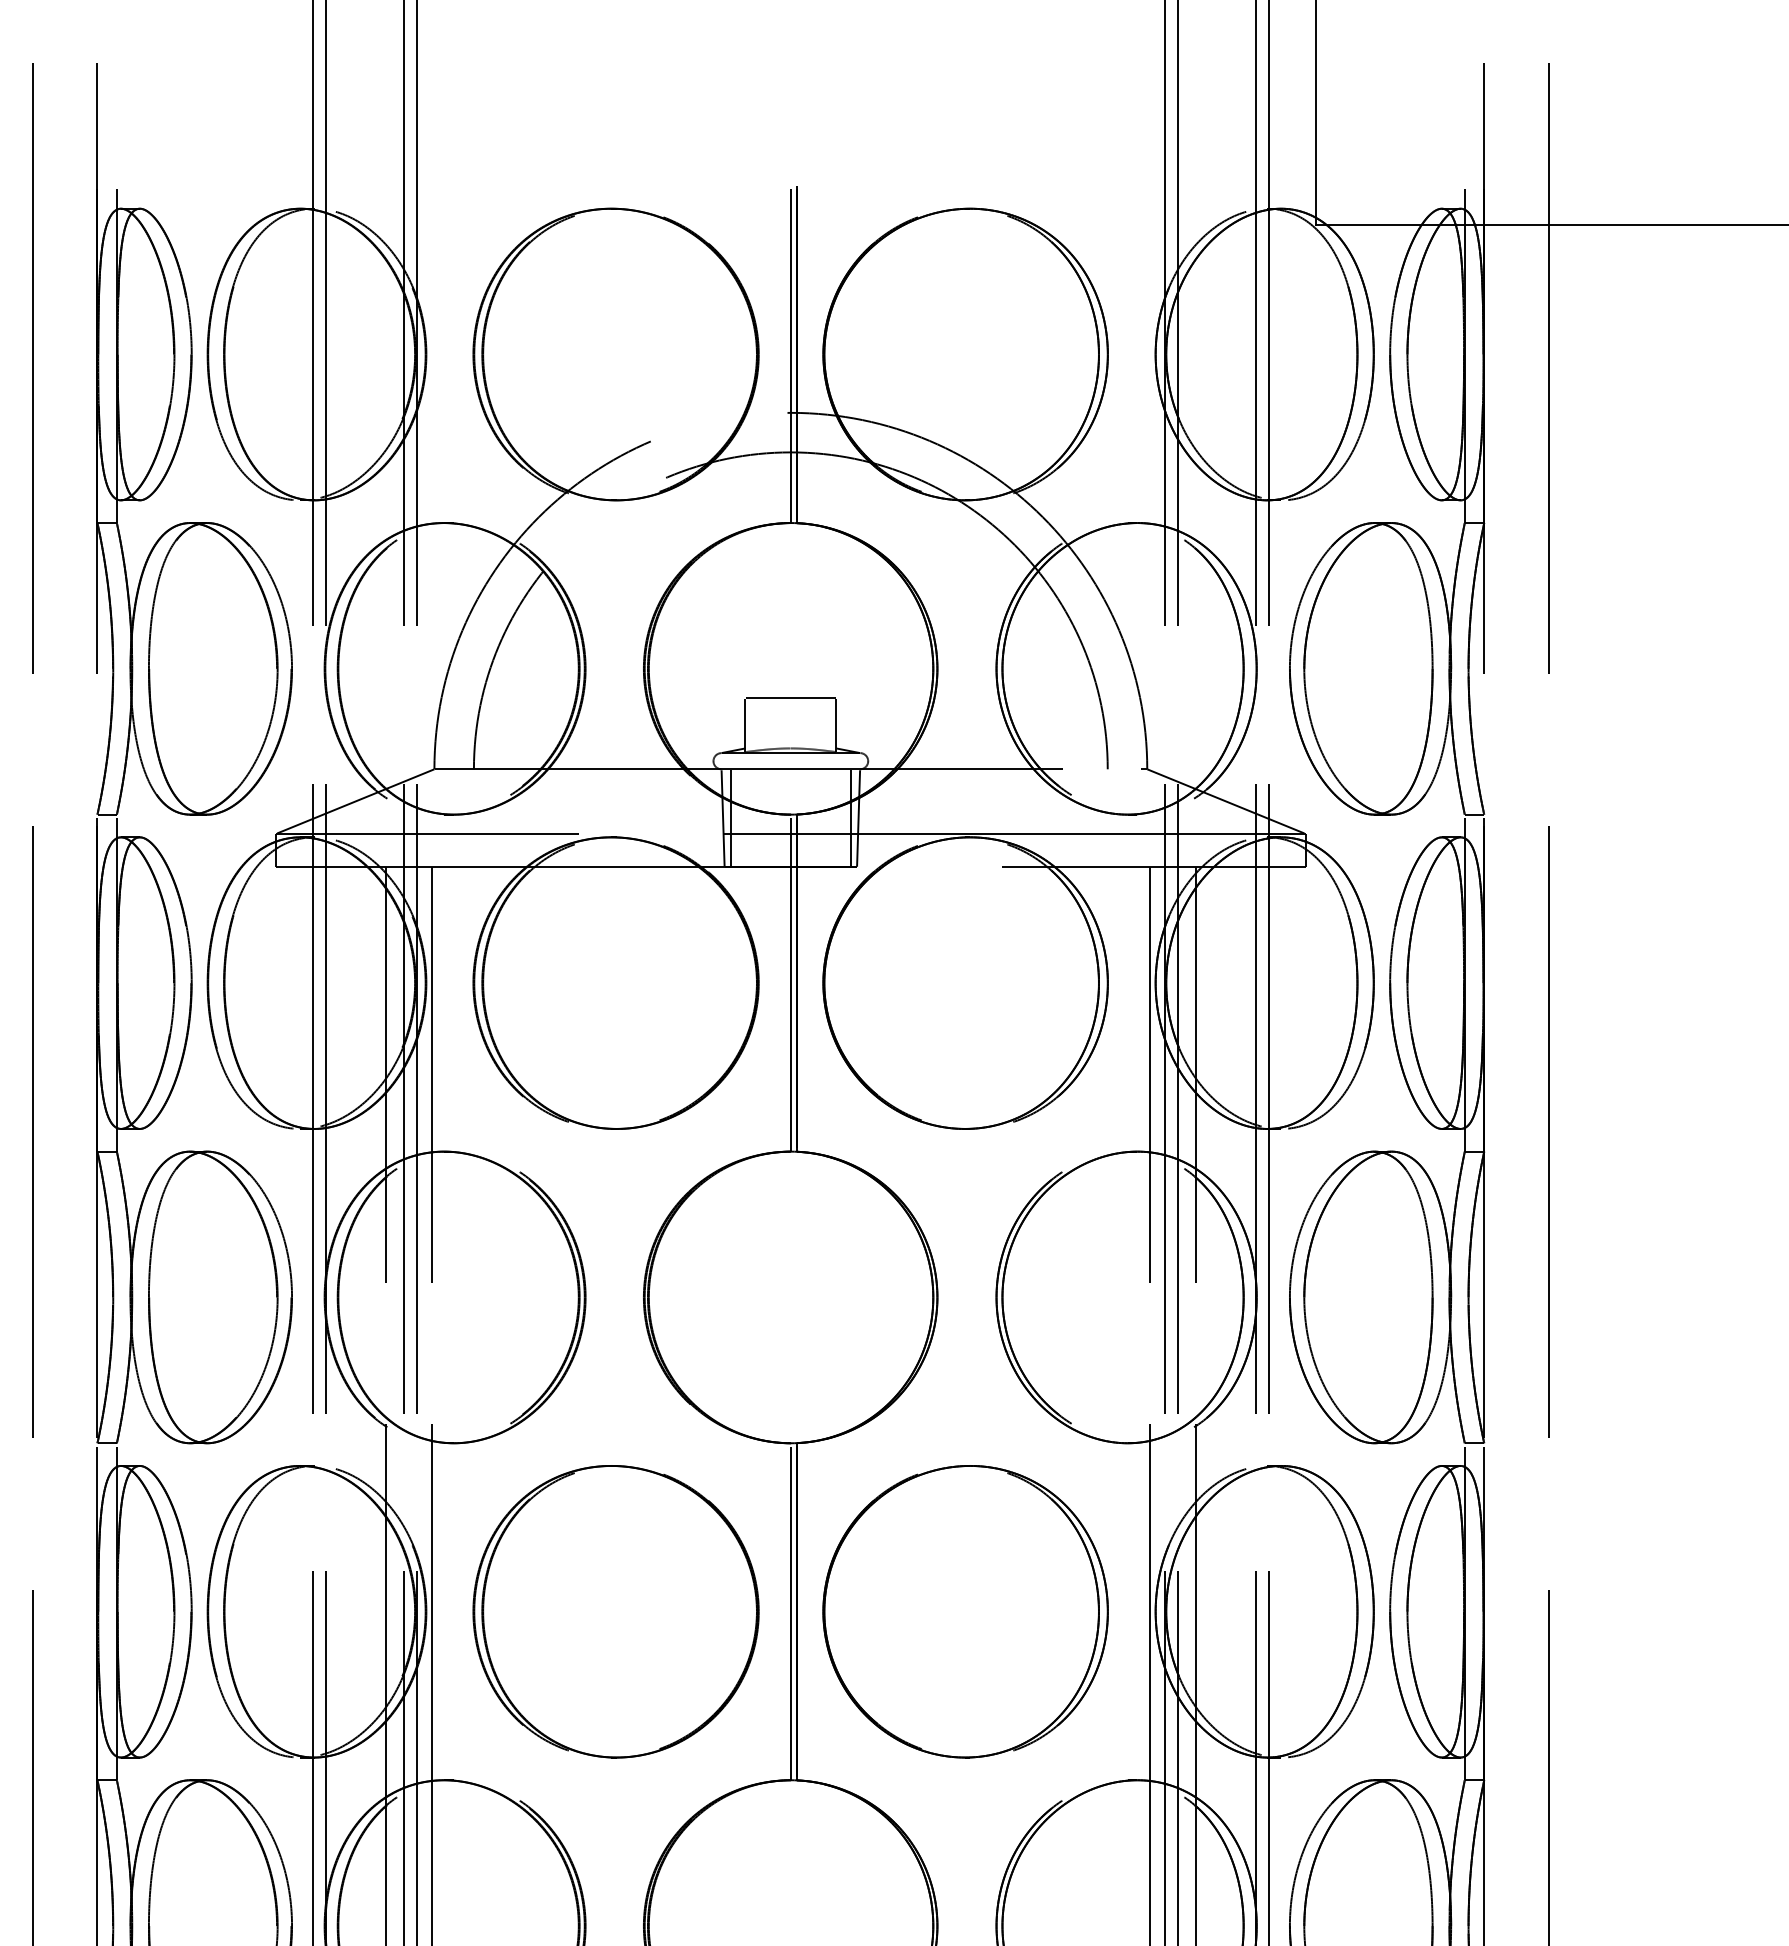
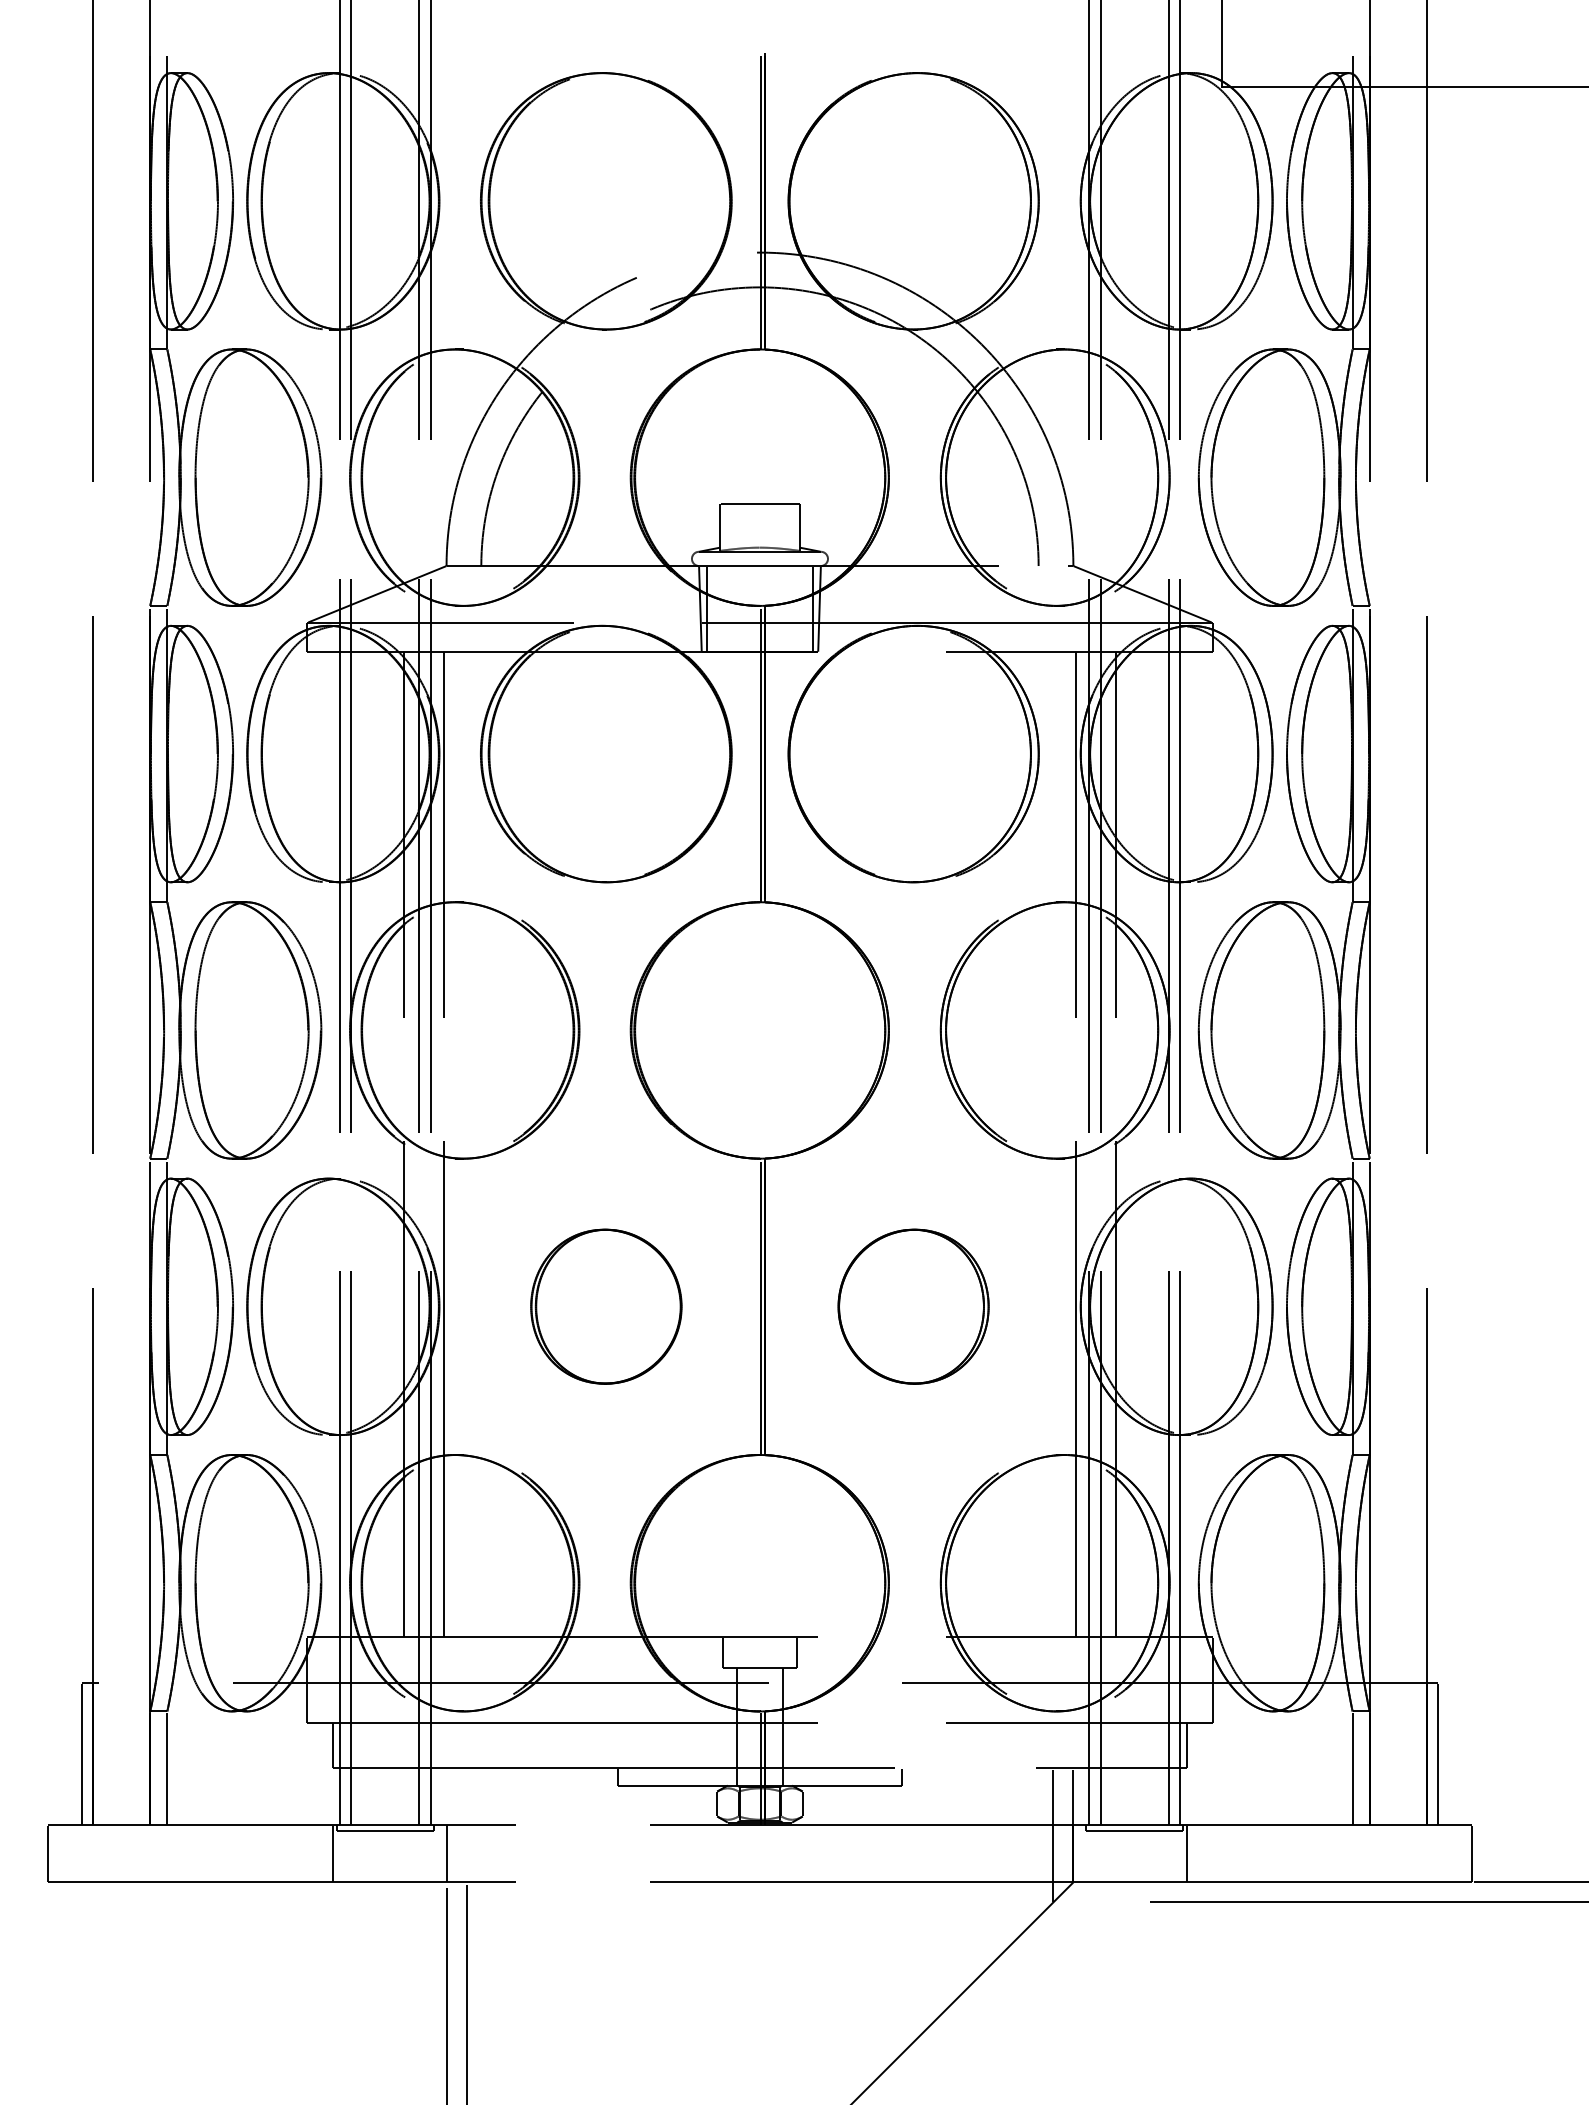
part: (616, 1611) -> (606, 1306), size x0.6
part: (965, 1611) -> (913, 1306), size x0.6

